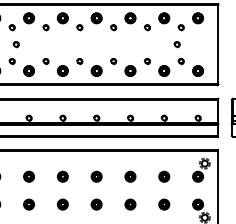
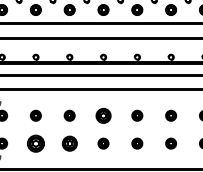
part: (96, 176) -> (103, 115), size x1.4
part: (28, 204) -> (35, 143), size x1.6
part: (62, 204) -> (69, 143), size x1.4

